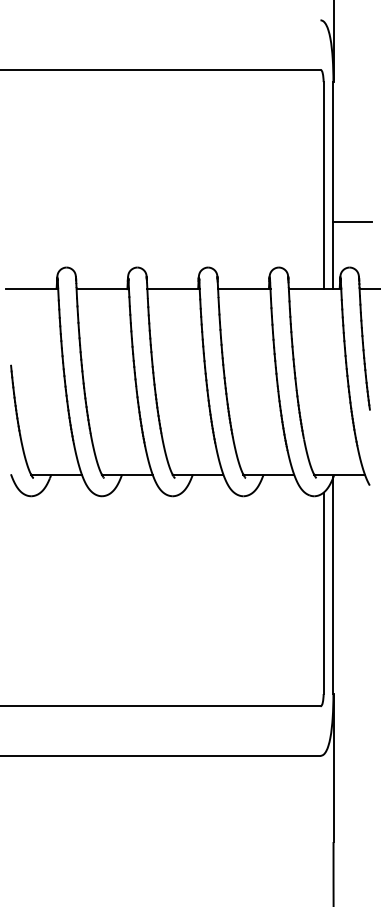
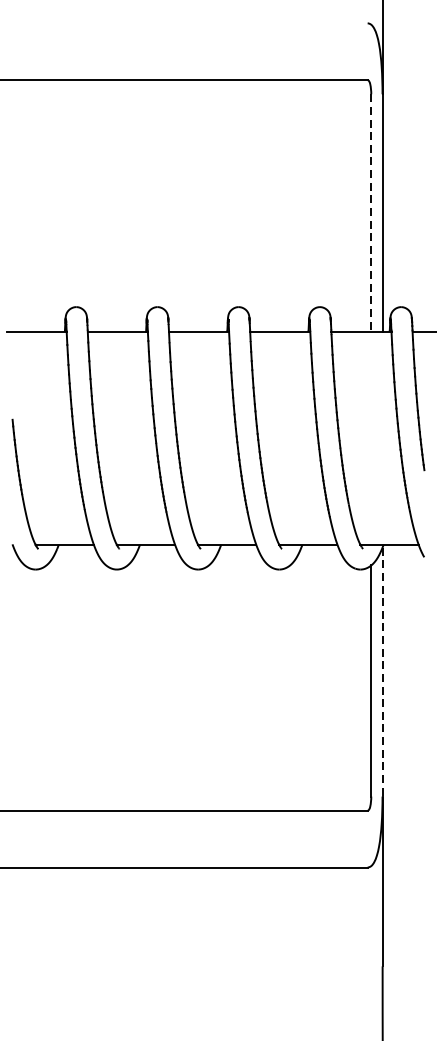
line: (323, 185) -> (371, 212), solid -> dashed
line: (352, 222) -> (404, 255), removed
line: (333, 586) -> (382, 673), solid -> dashed

